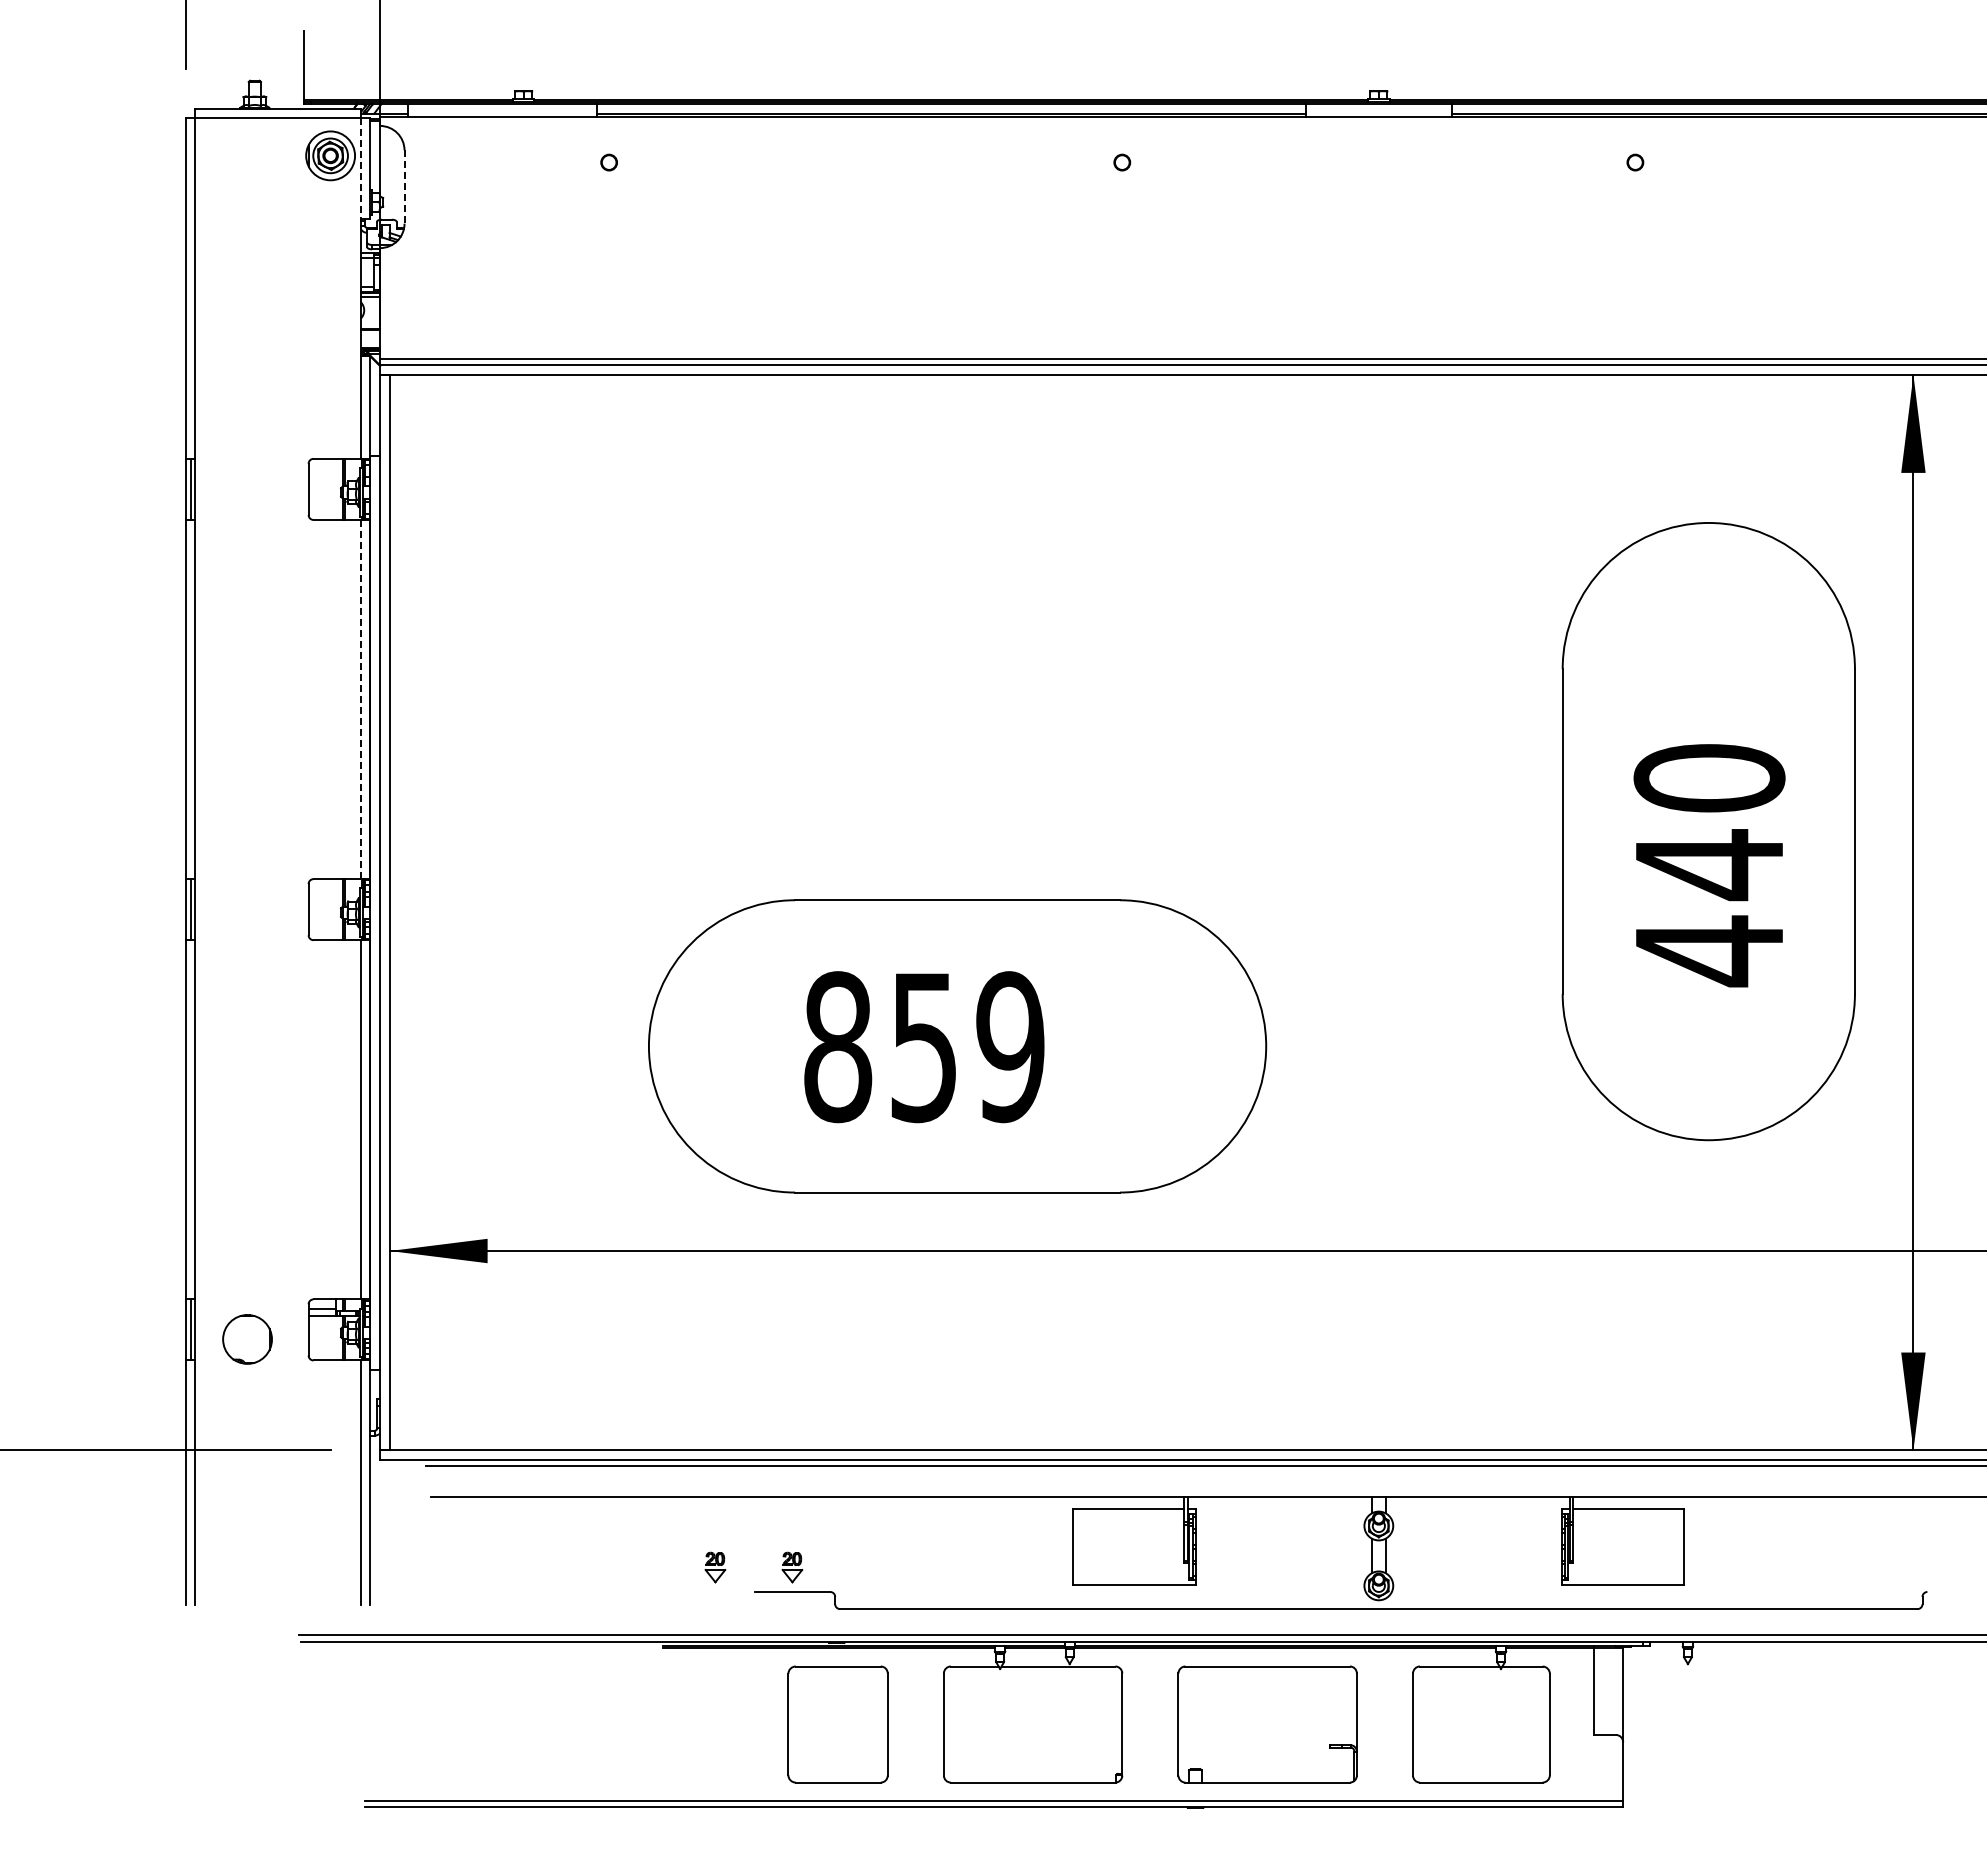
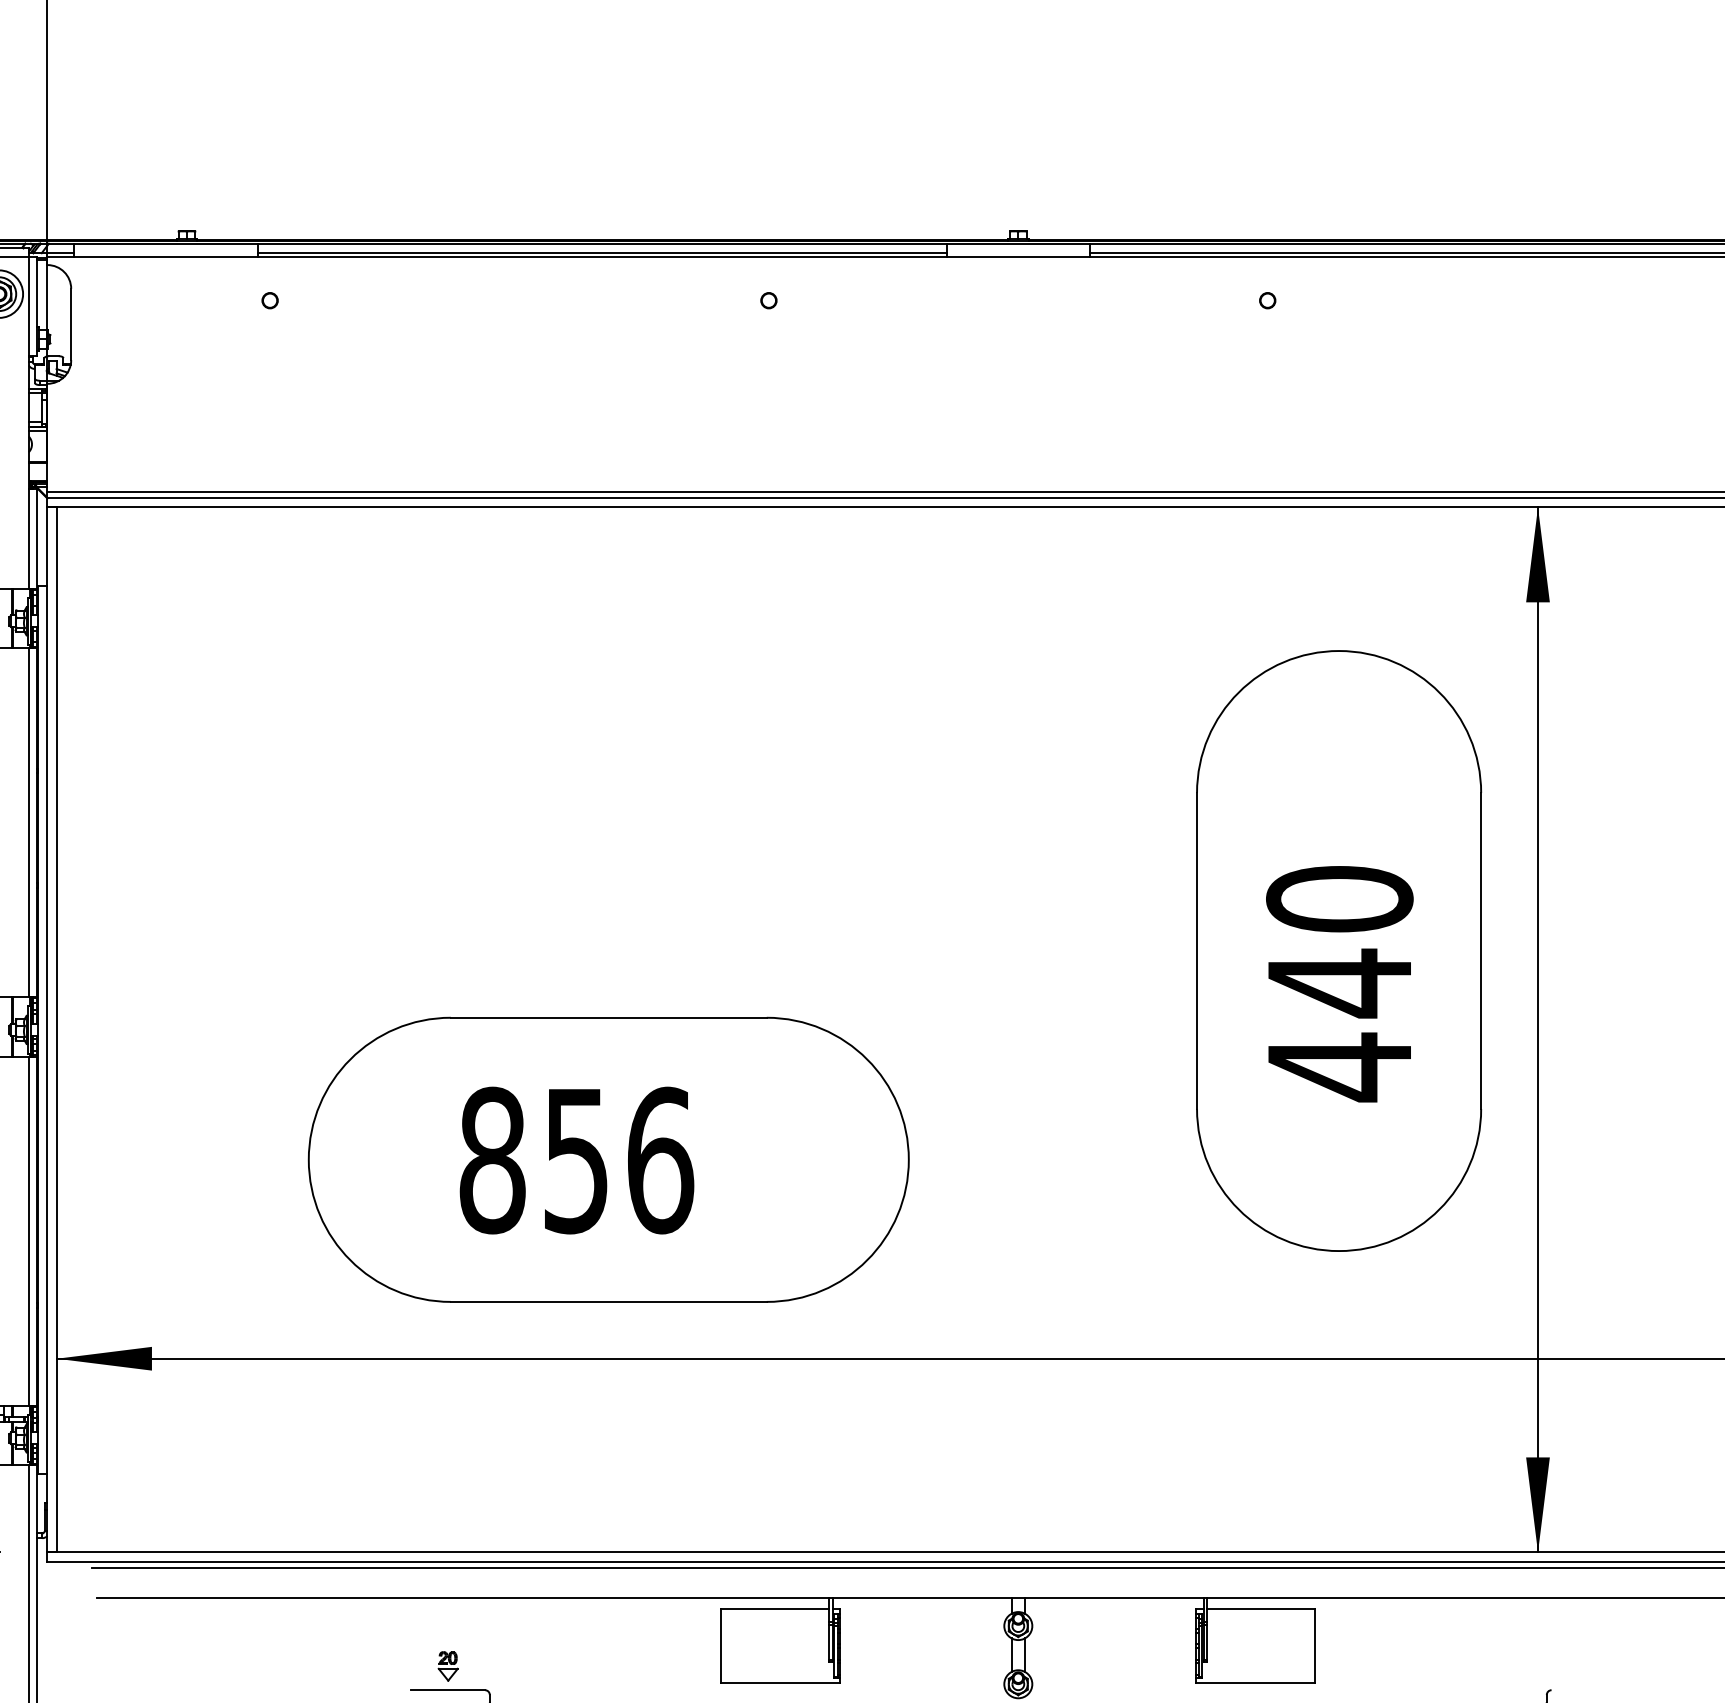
line: (360, 168) -> (28, 306), dashed -> solid
line: (404, 187) -> (71, 324), dashed -> solid
line: (360, 699) -> (28, 822), dashed -> solid
text: (1010, 1047) -> (660, 1160), 859 -> 856
part: (715, 1567) -> (373, 1666), removed

